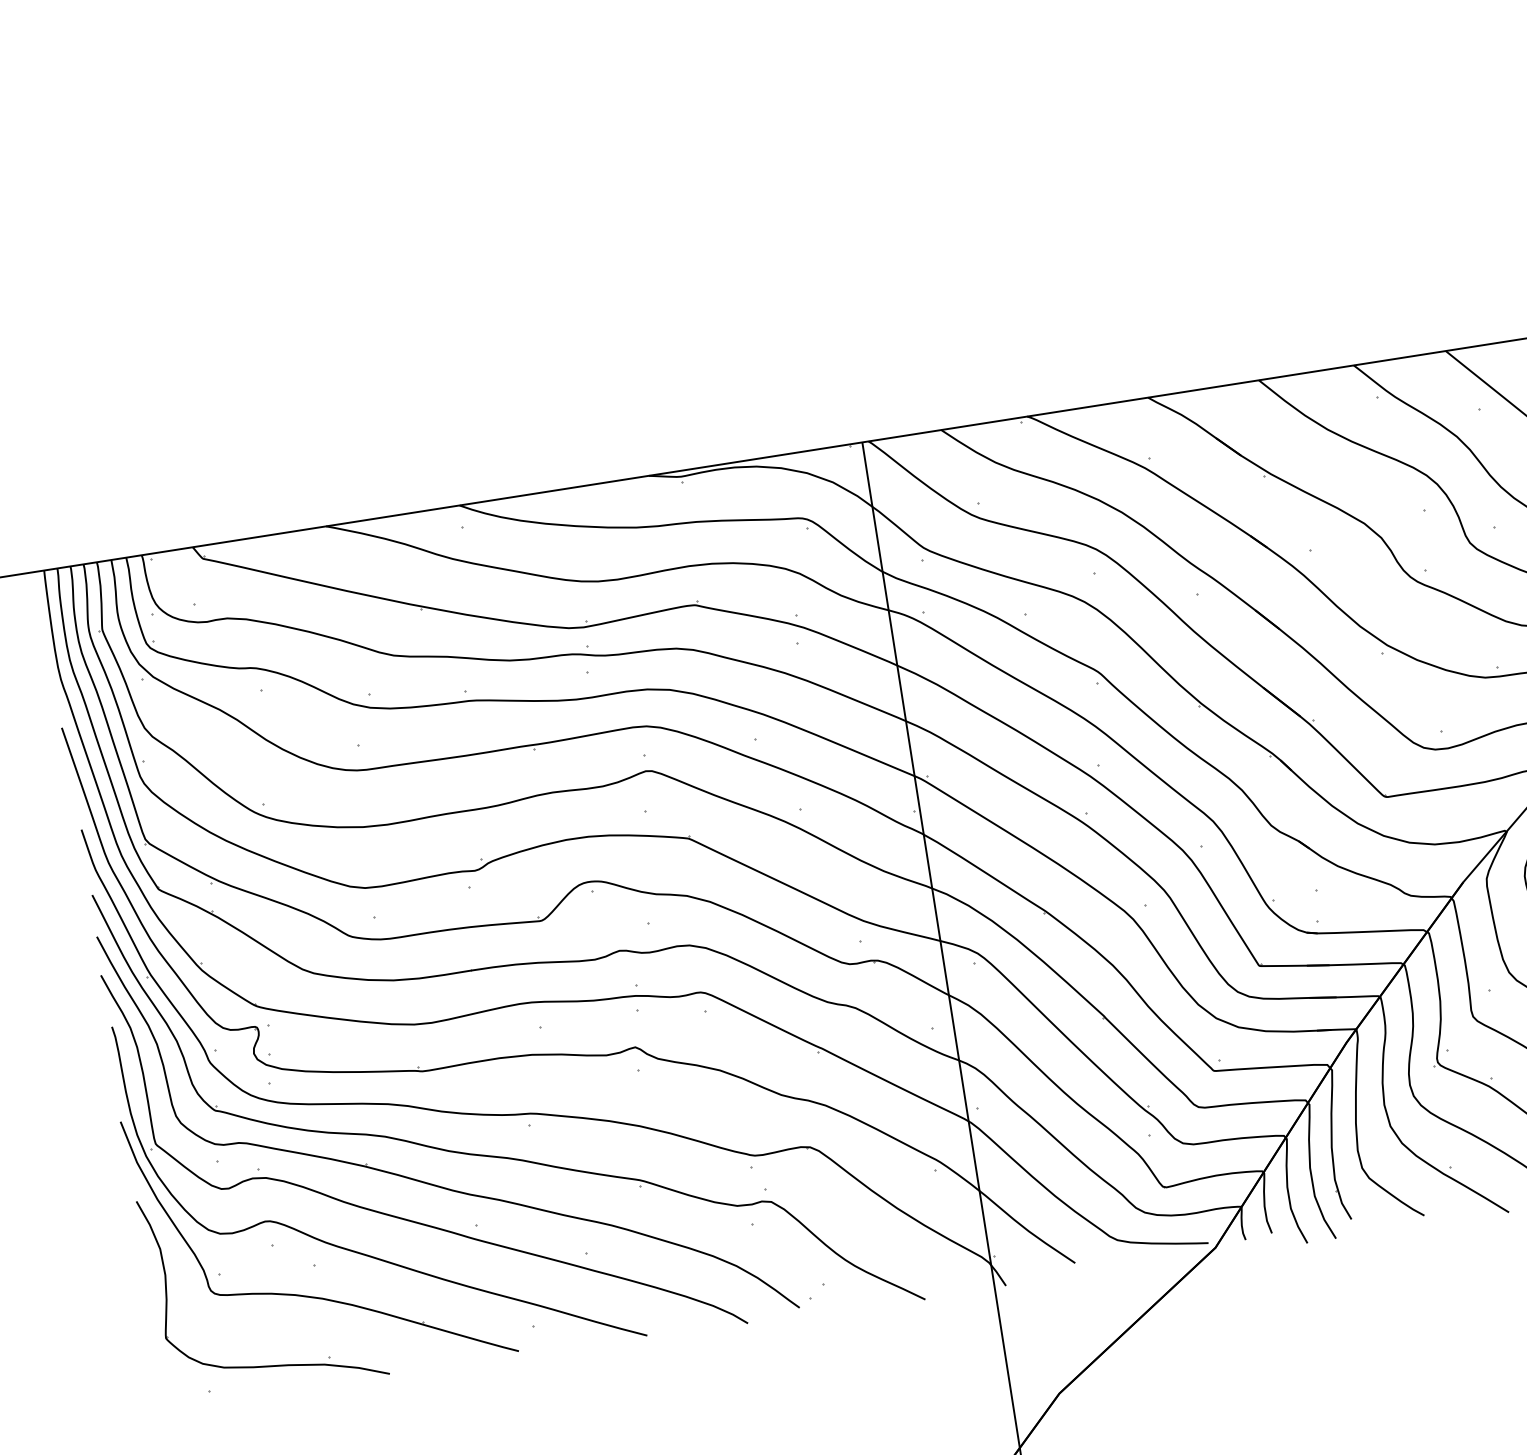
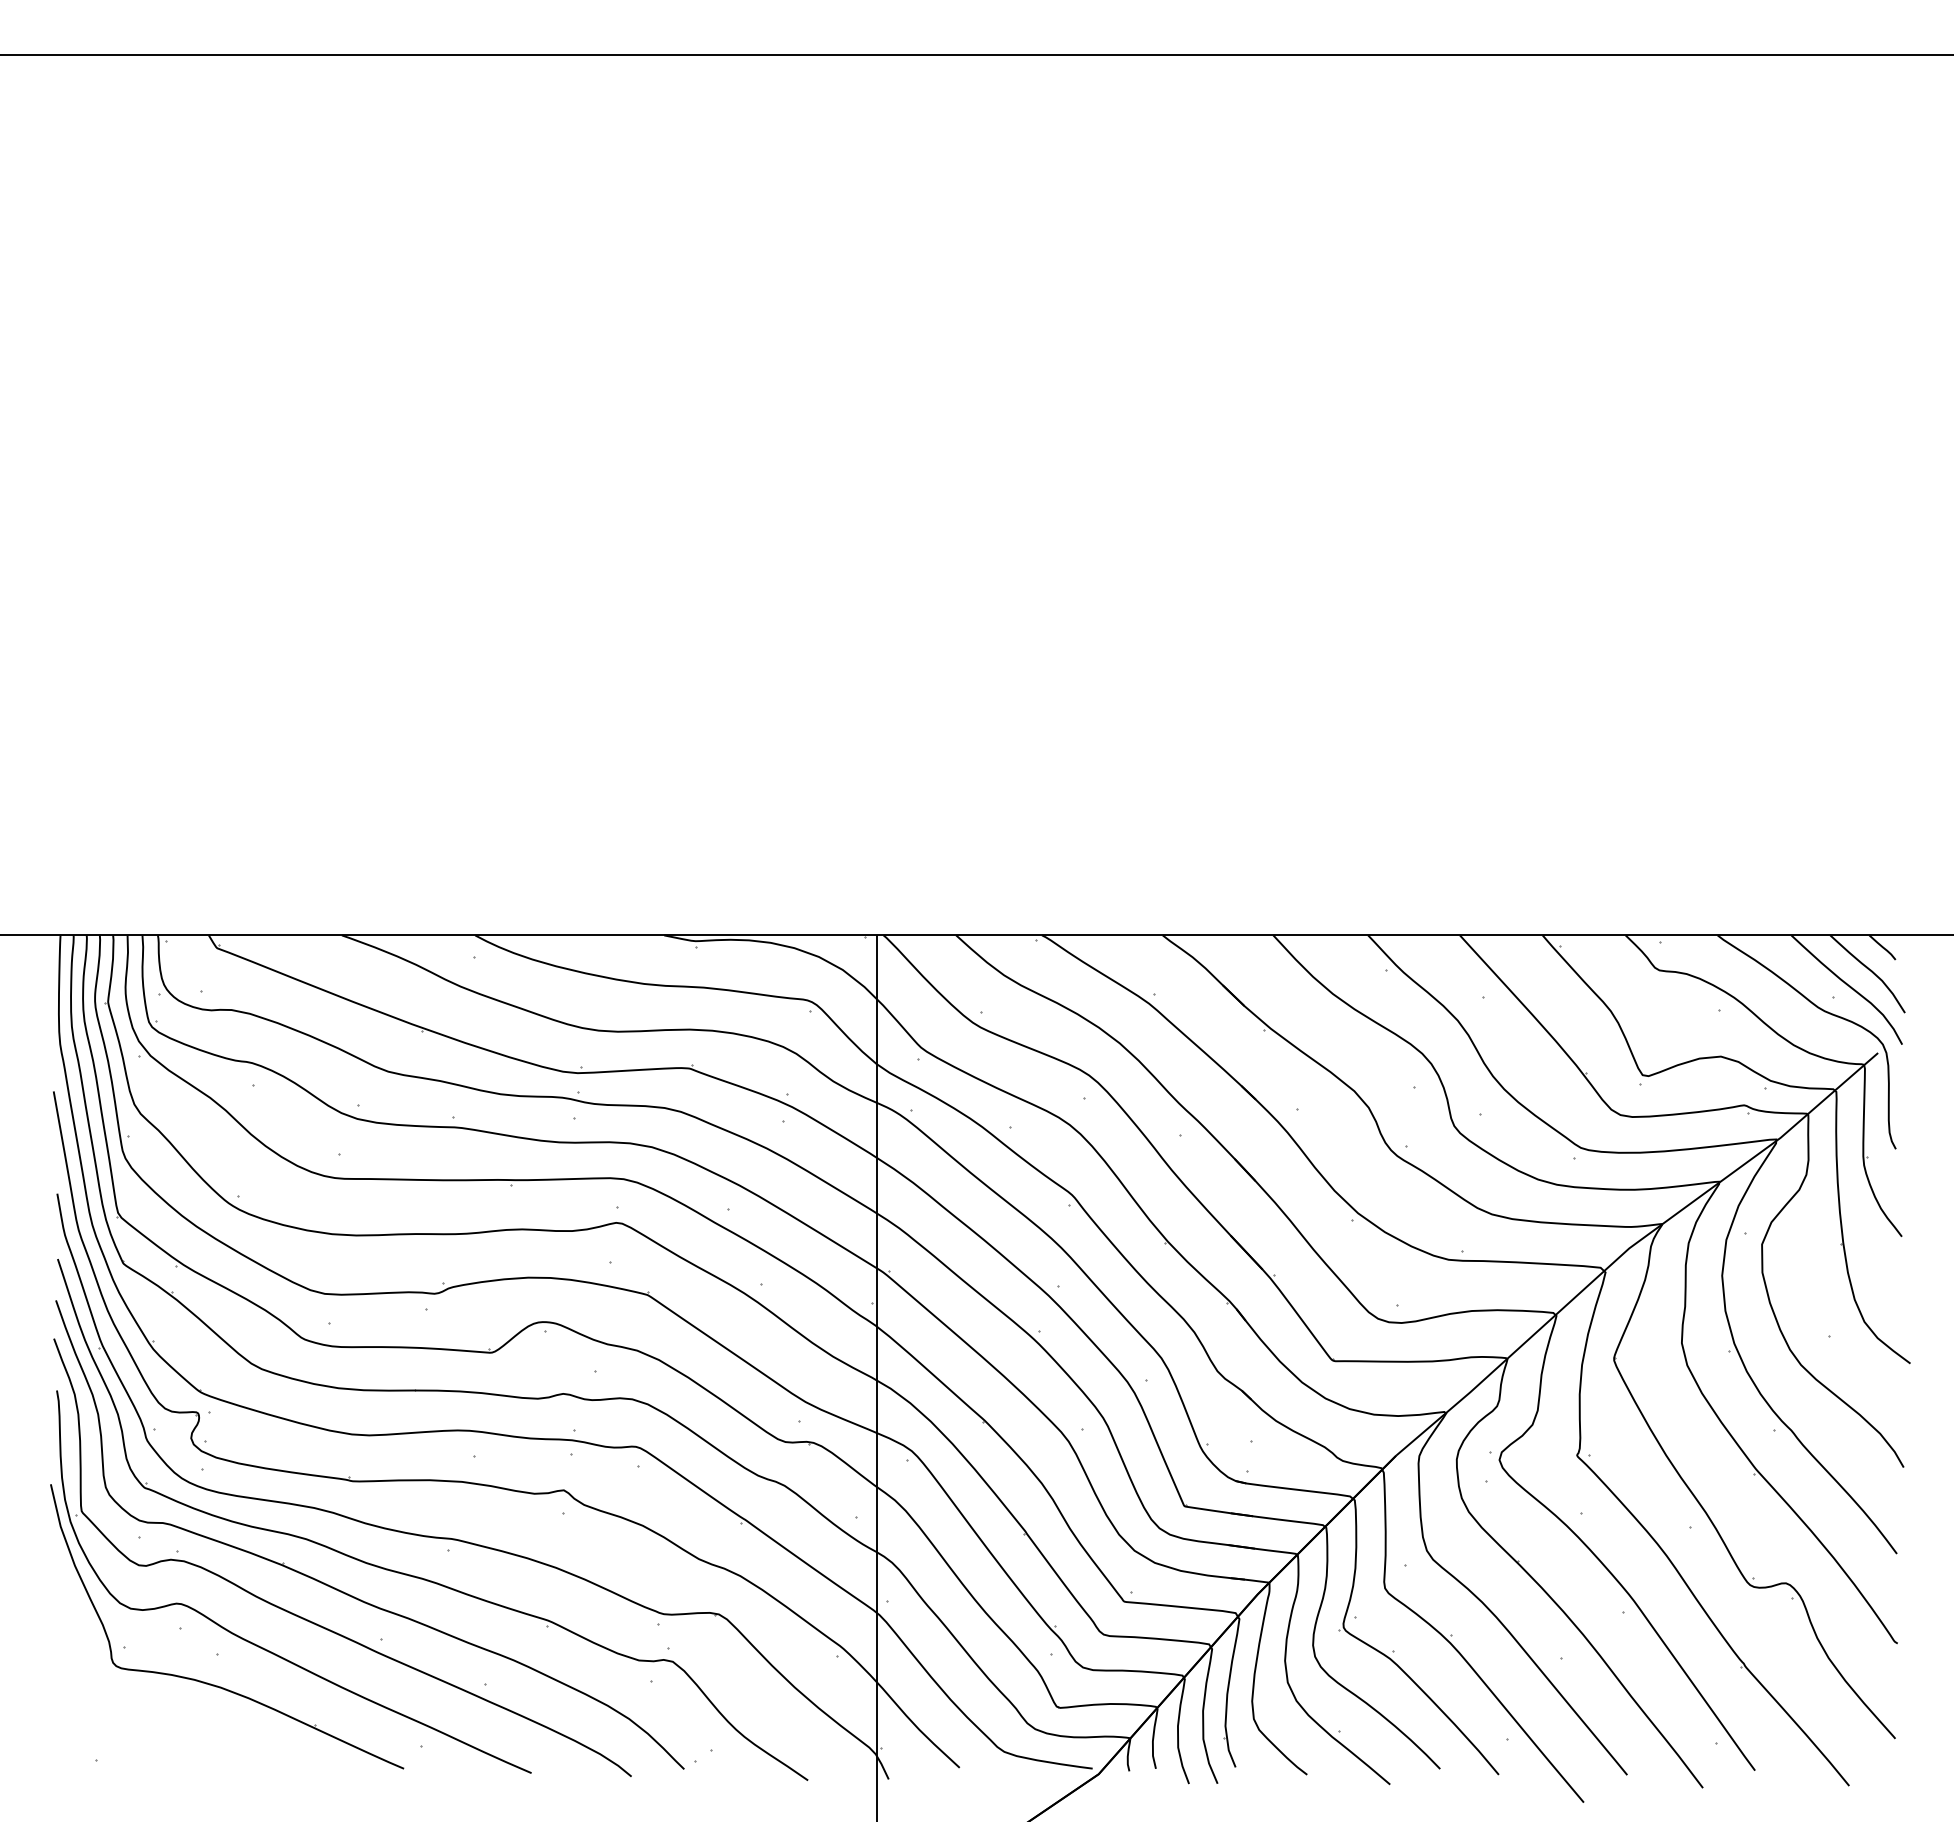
part: (263, 1365) -> (152, 1743), removed

